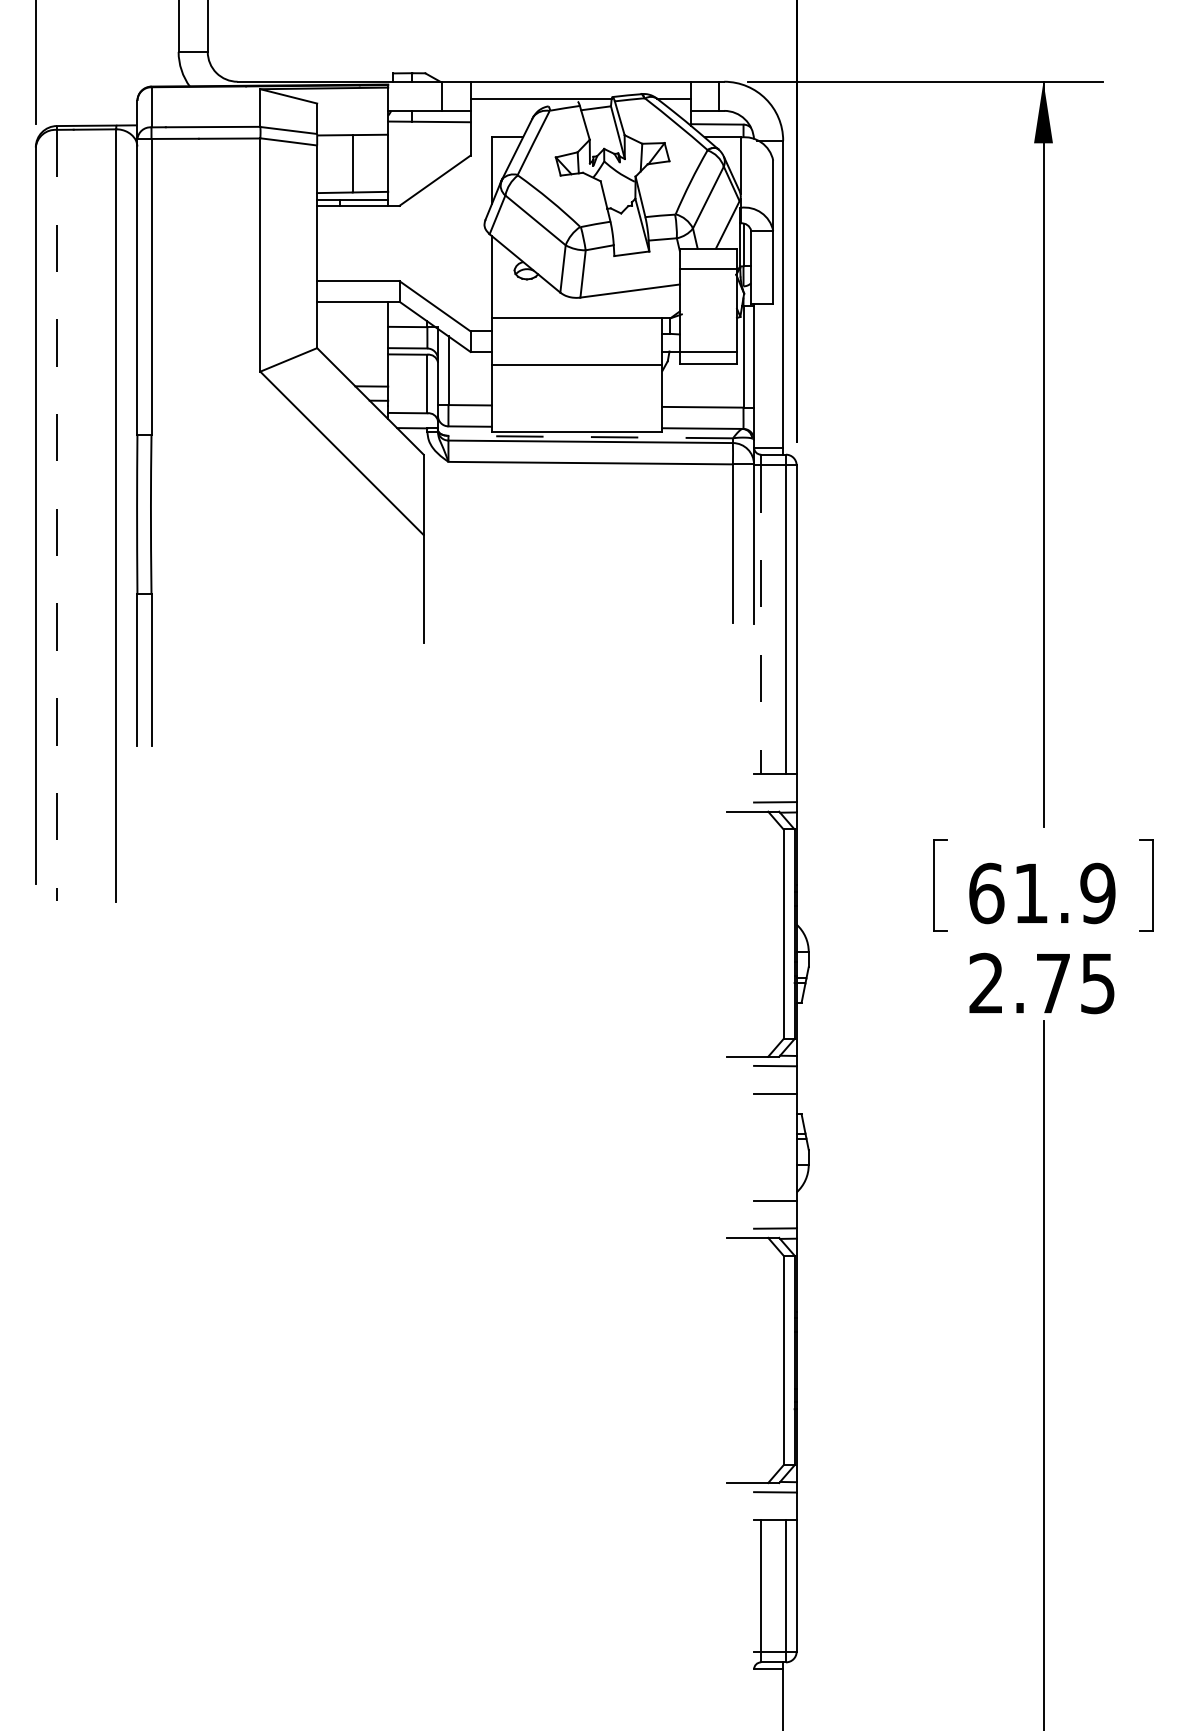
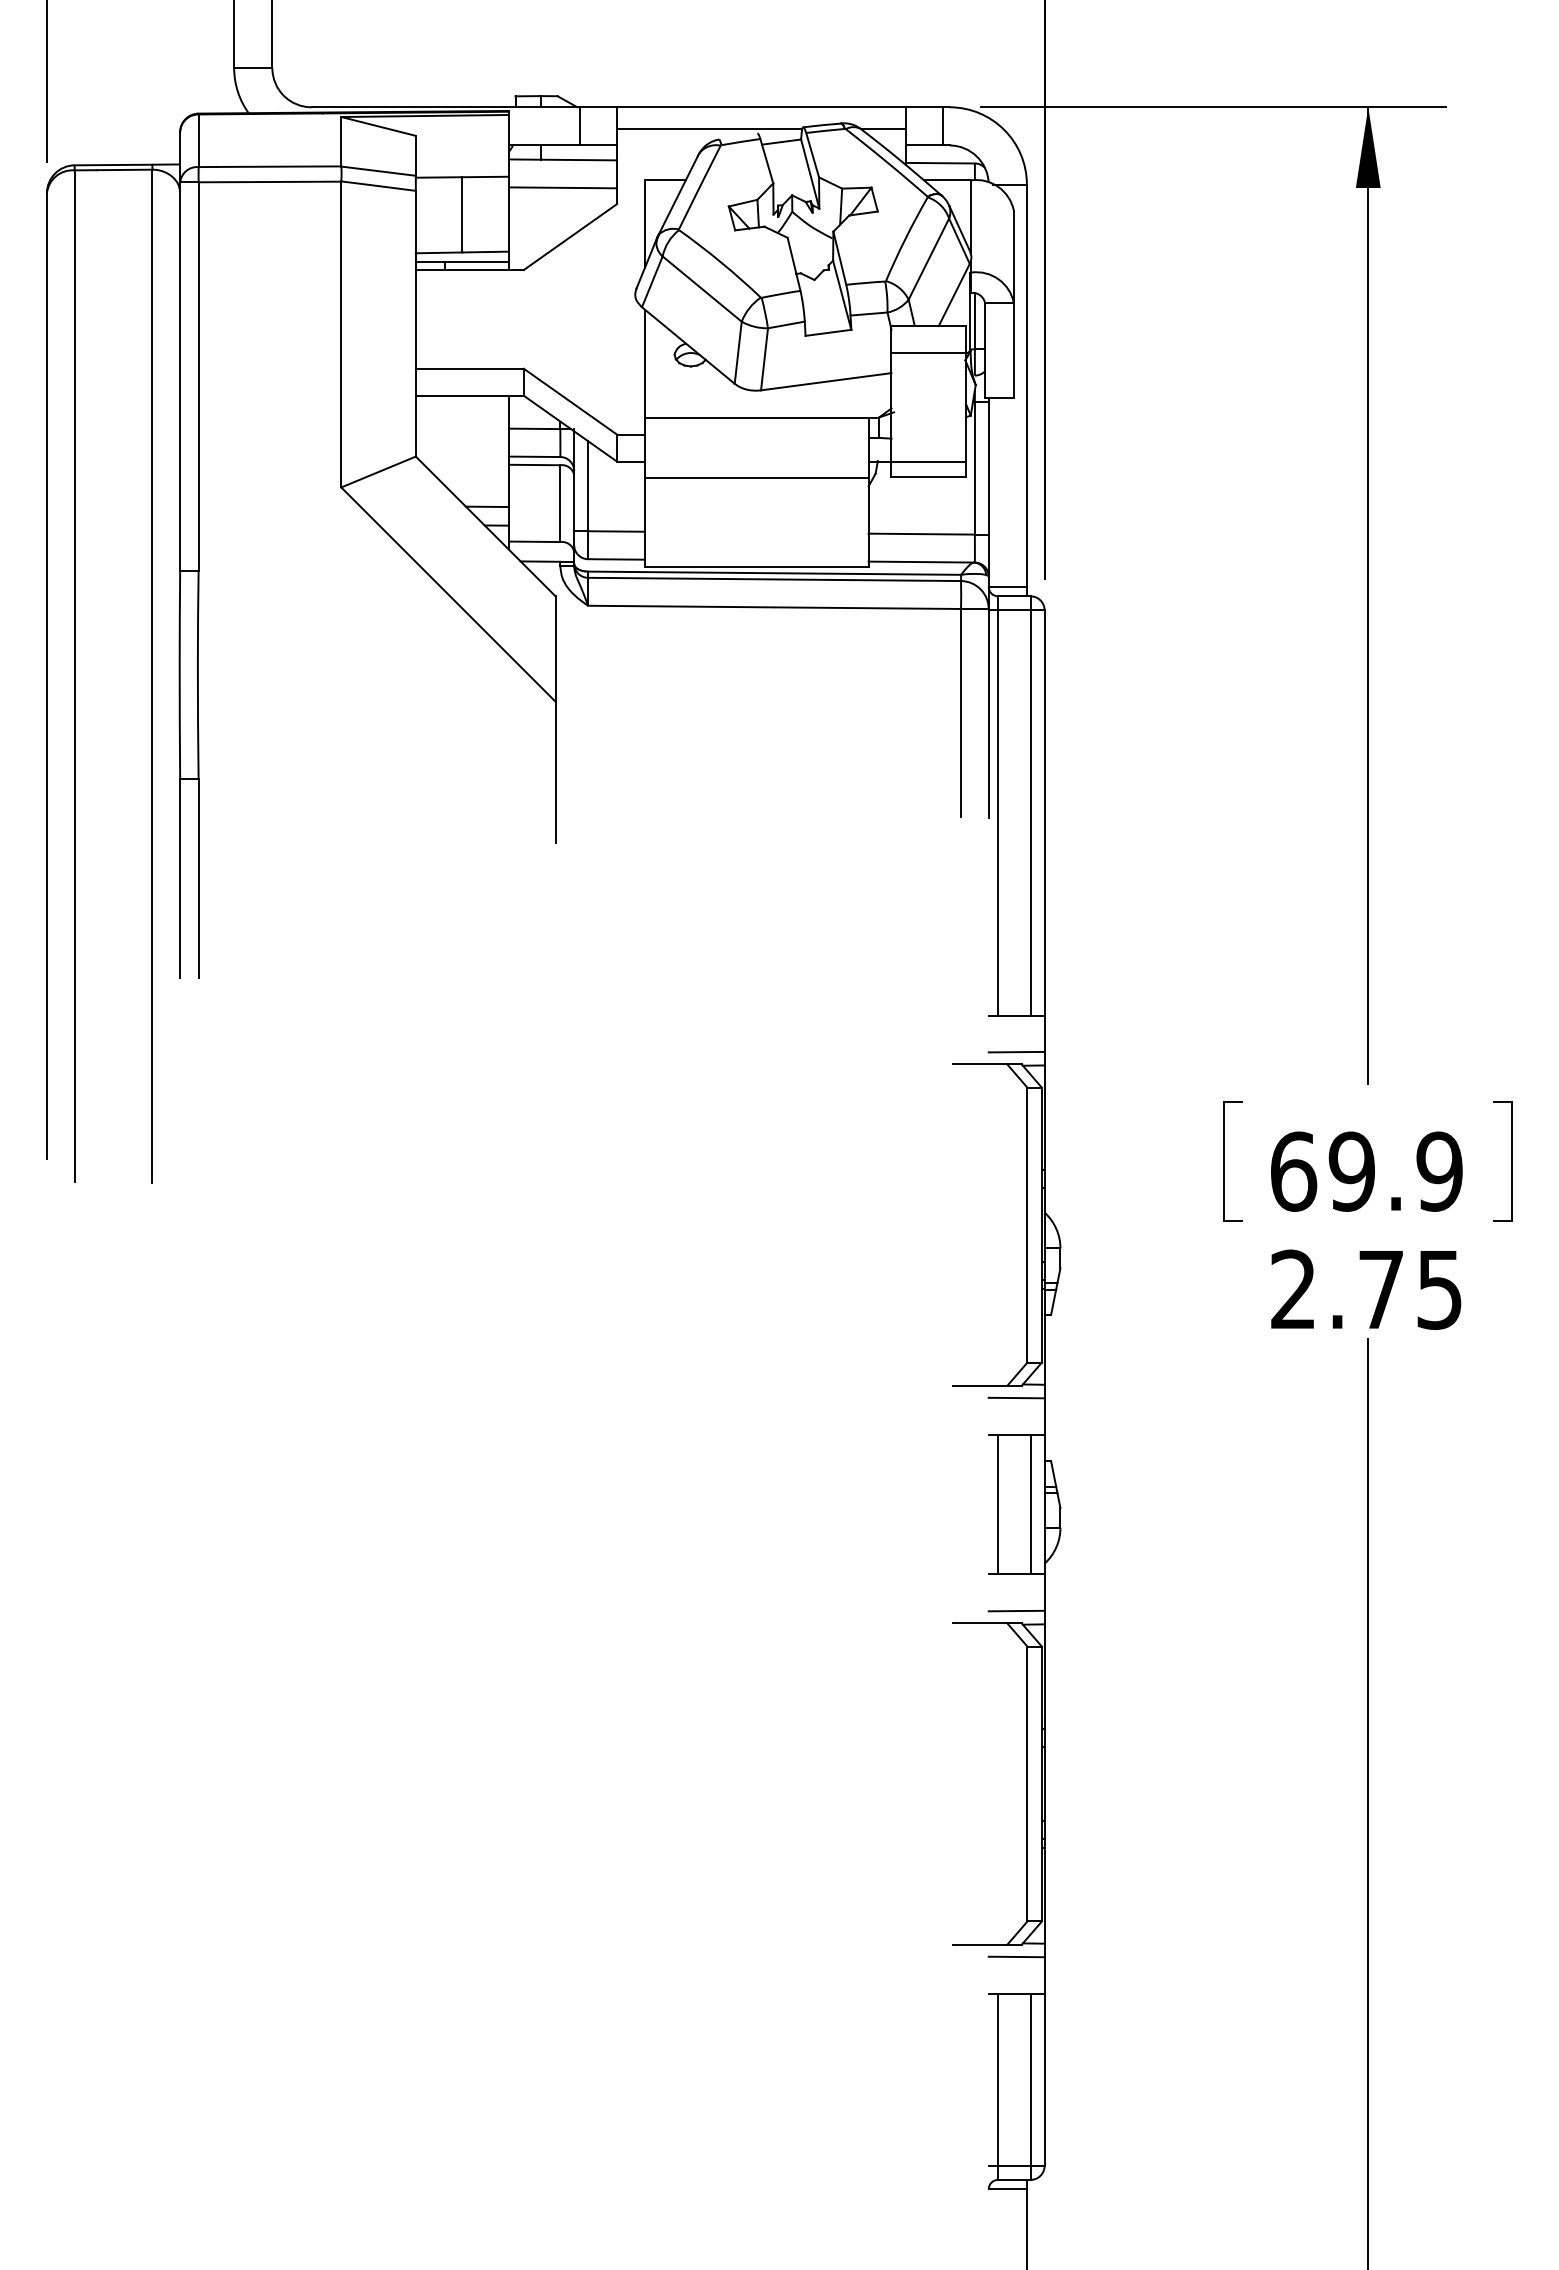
line: (429, 142) -> (563, 186), added
line: (590, 437) -> (774, 573), dashed -> solid
line: (56, 515) -> (74, 676), dashed -> solid
line: (761, 619) -> (998, 812), dashed -> solid
text: (1030, 893) -> (1351, 1171), 61.9 -> 69.9
line: (761, 1147) -> (998, 1504), added
line: (786, 1147) -> (1031, 1504), added

